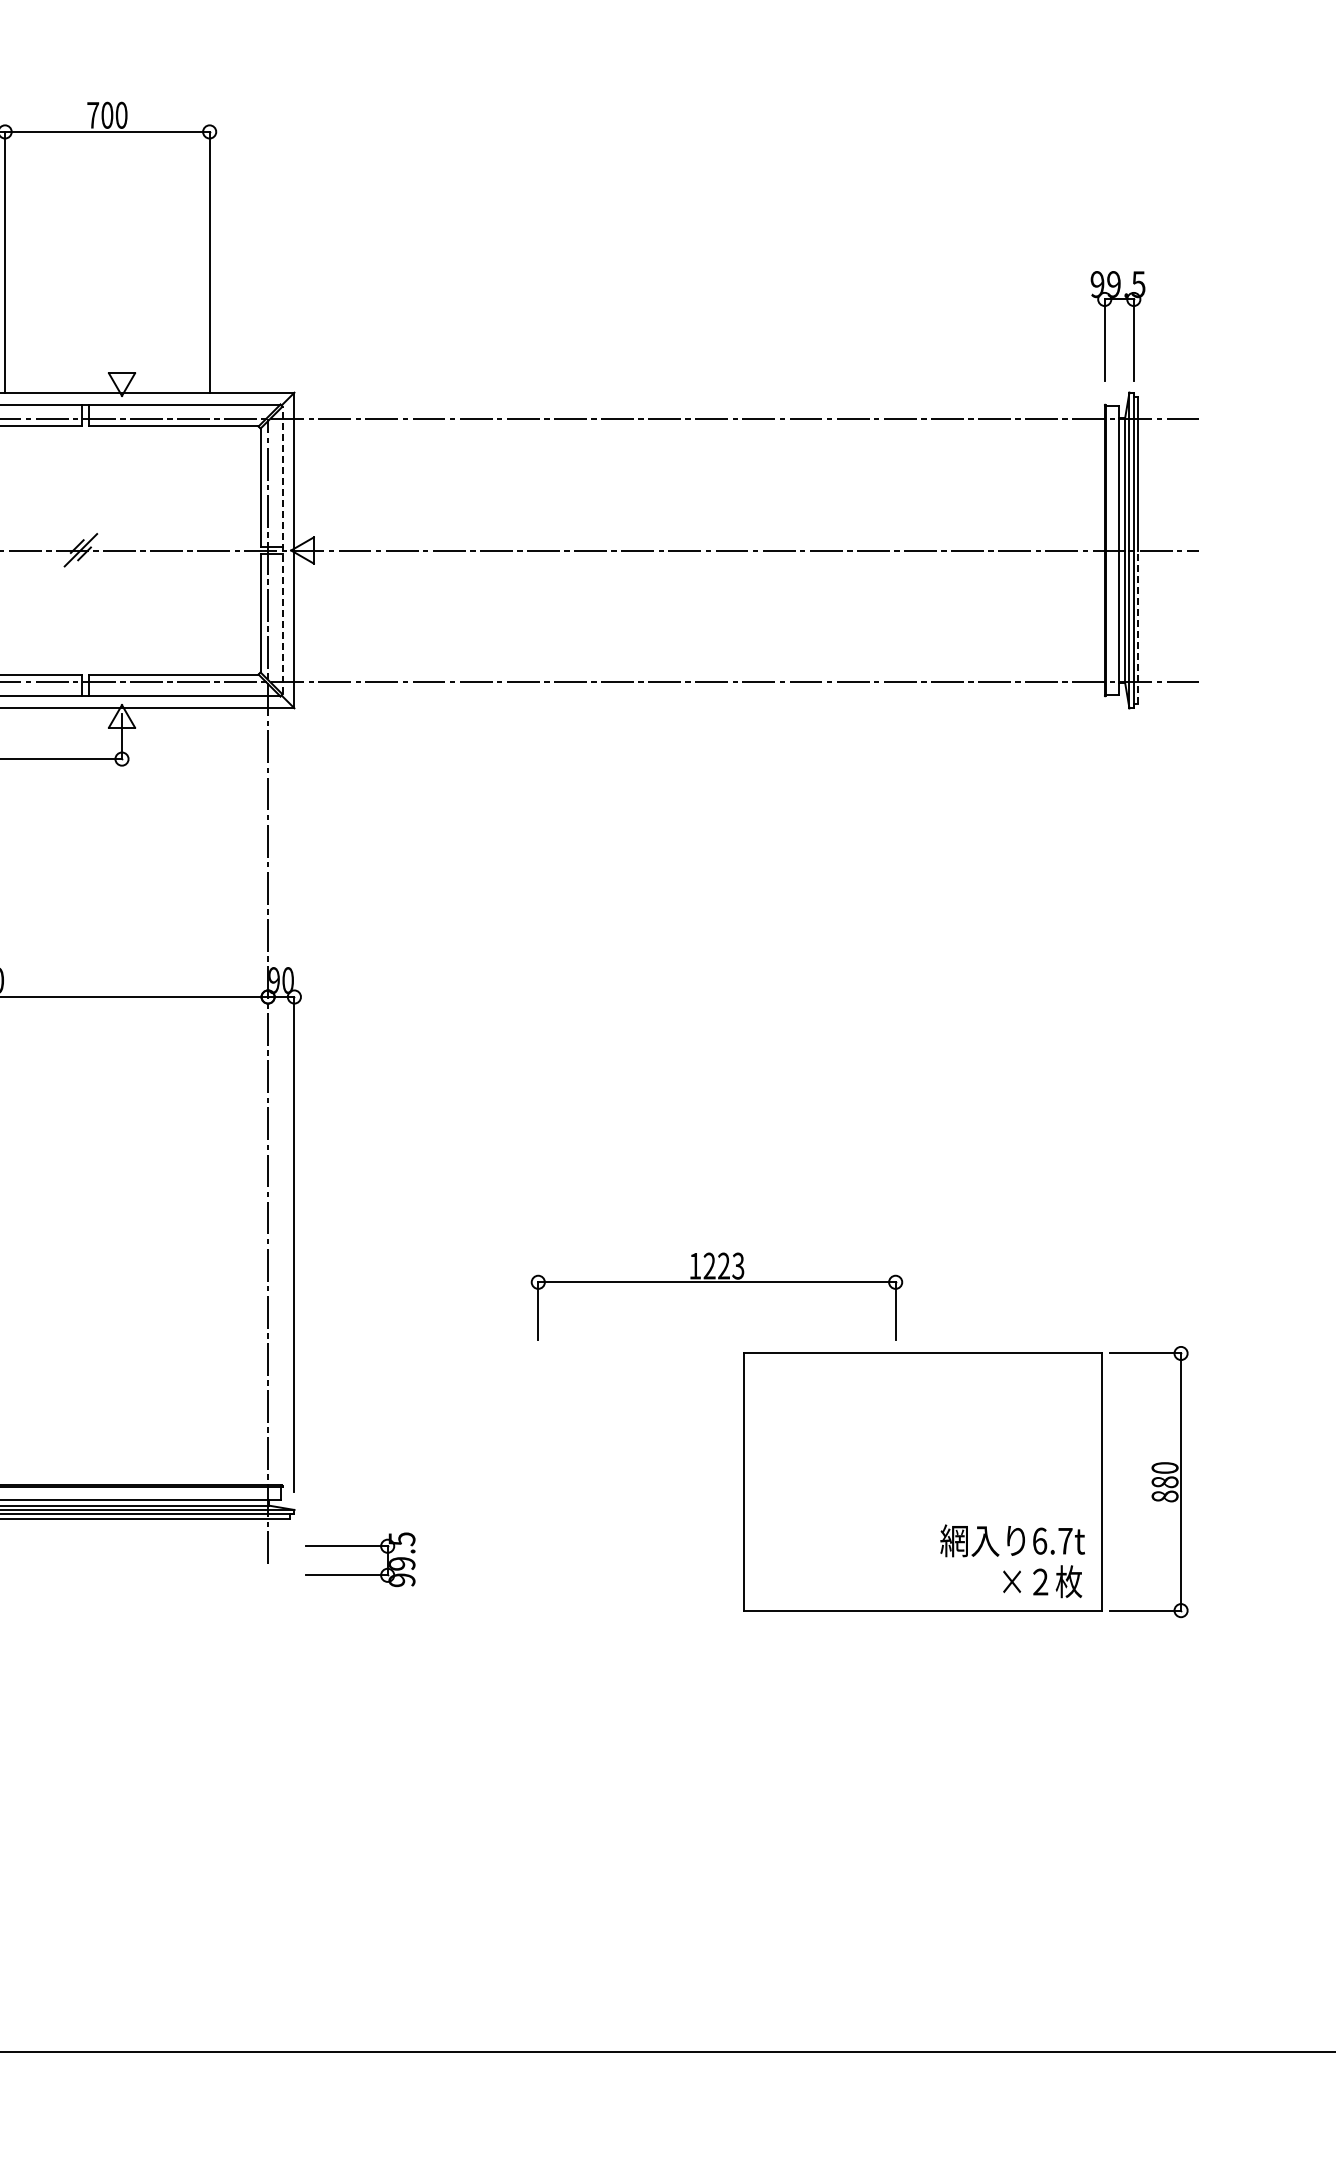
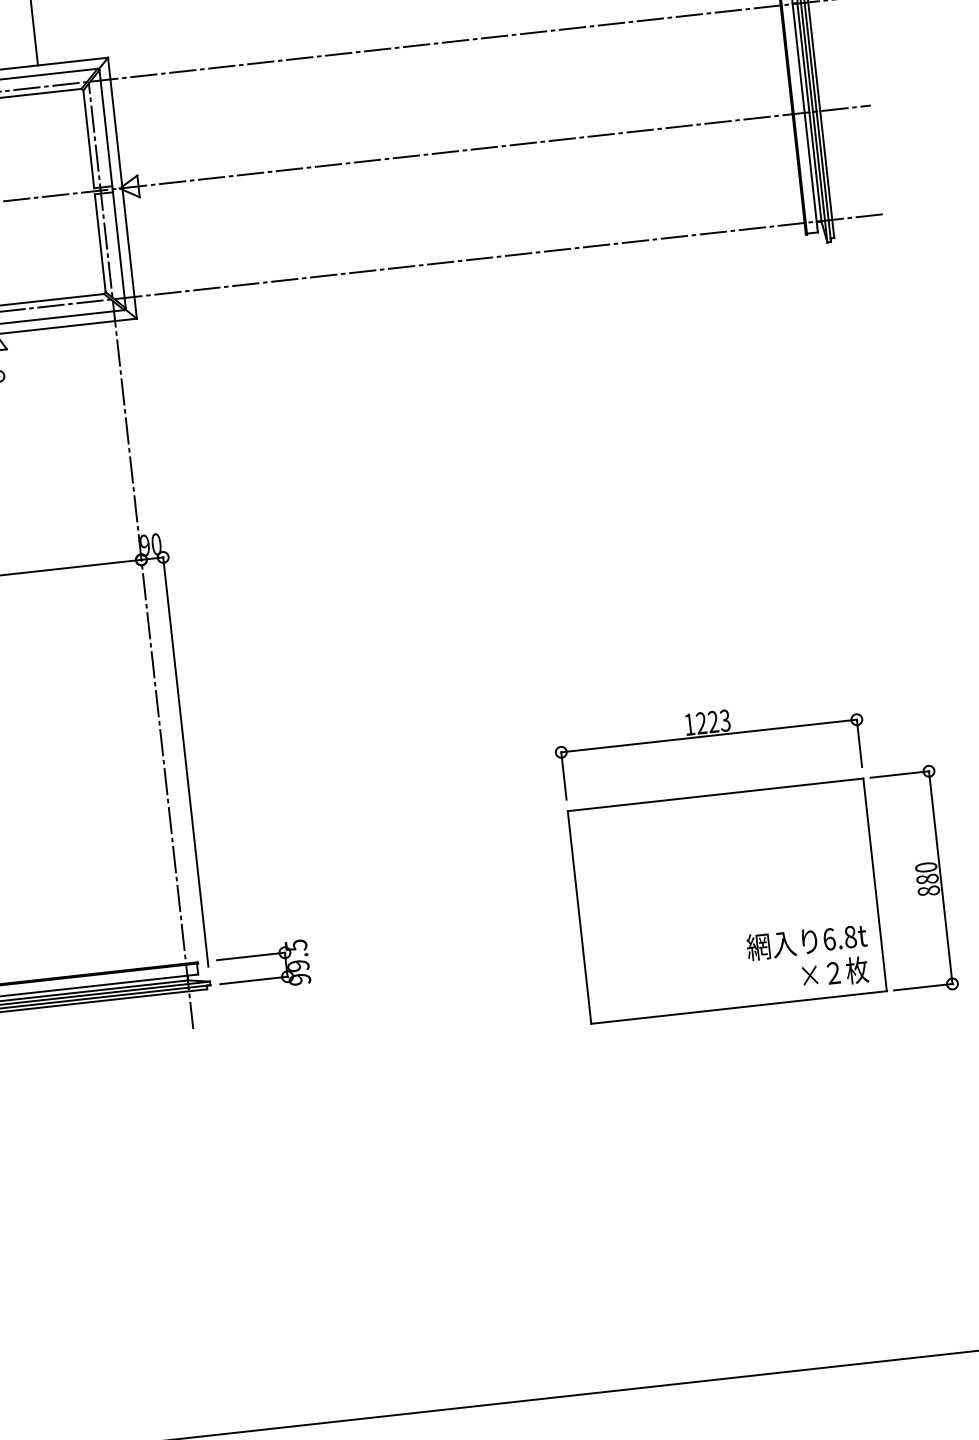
line: (282, 550) -> (112, 189), dashed -> solid
line: (1138, 627) -> (827, 174), dashed -> solid
part: (716, 1282) -> (708, 736), moved
text: (1065, 1540) -> (850, 936), 6.7t -> 6.8t
part: (360, 1546) -> (262, 955), moved

